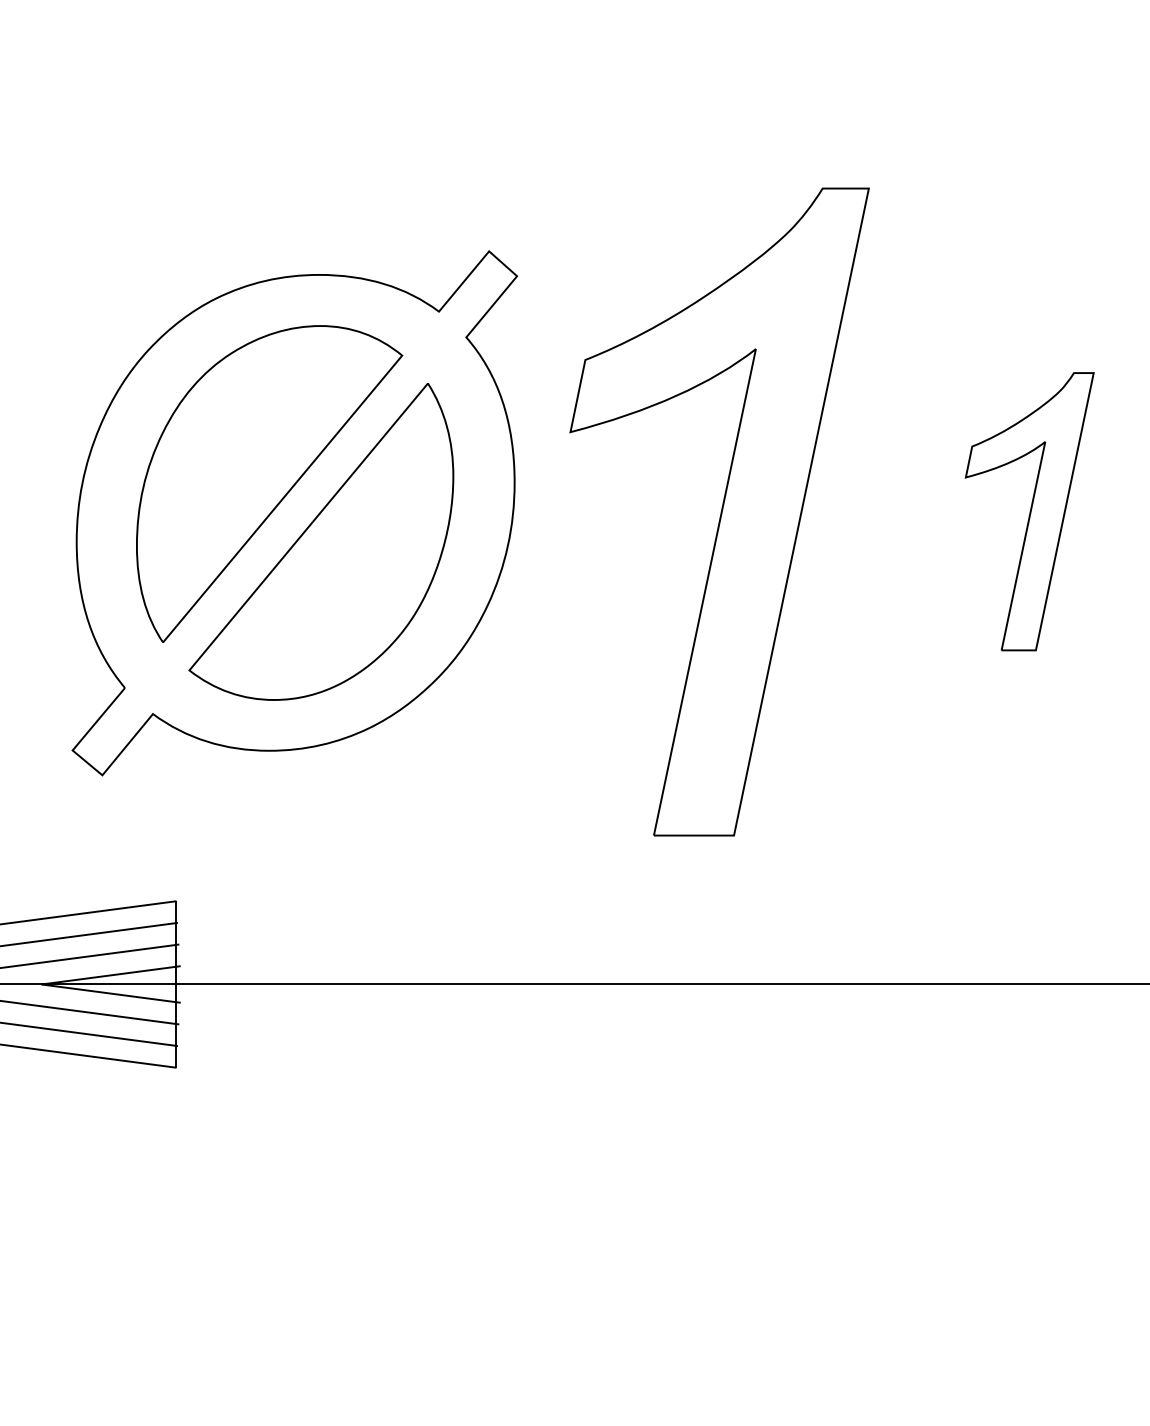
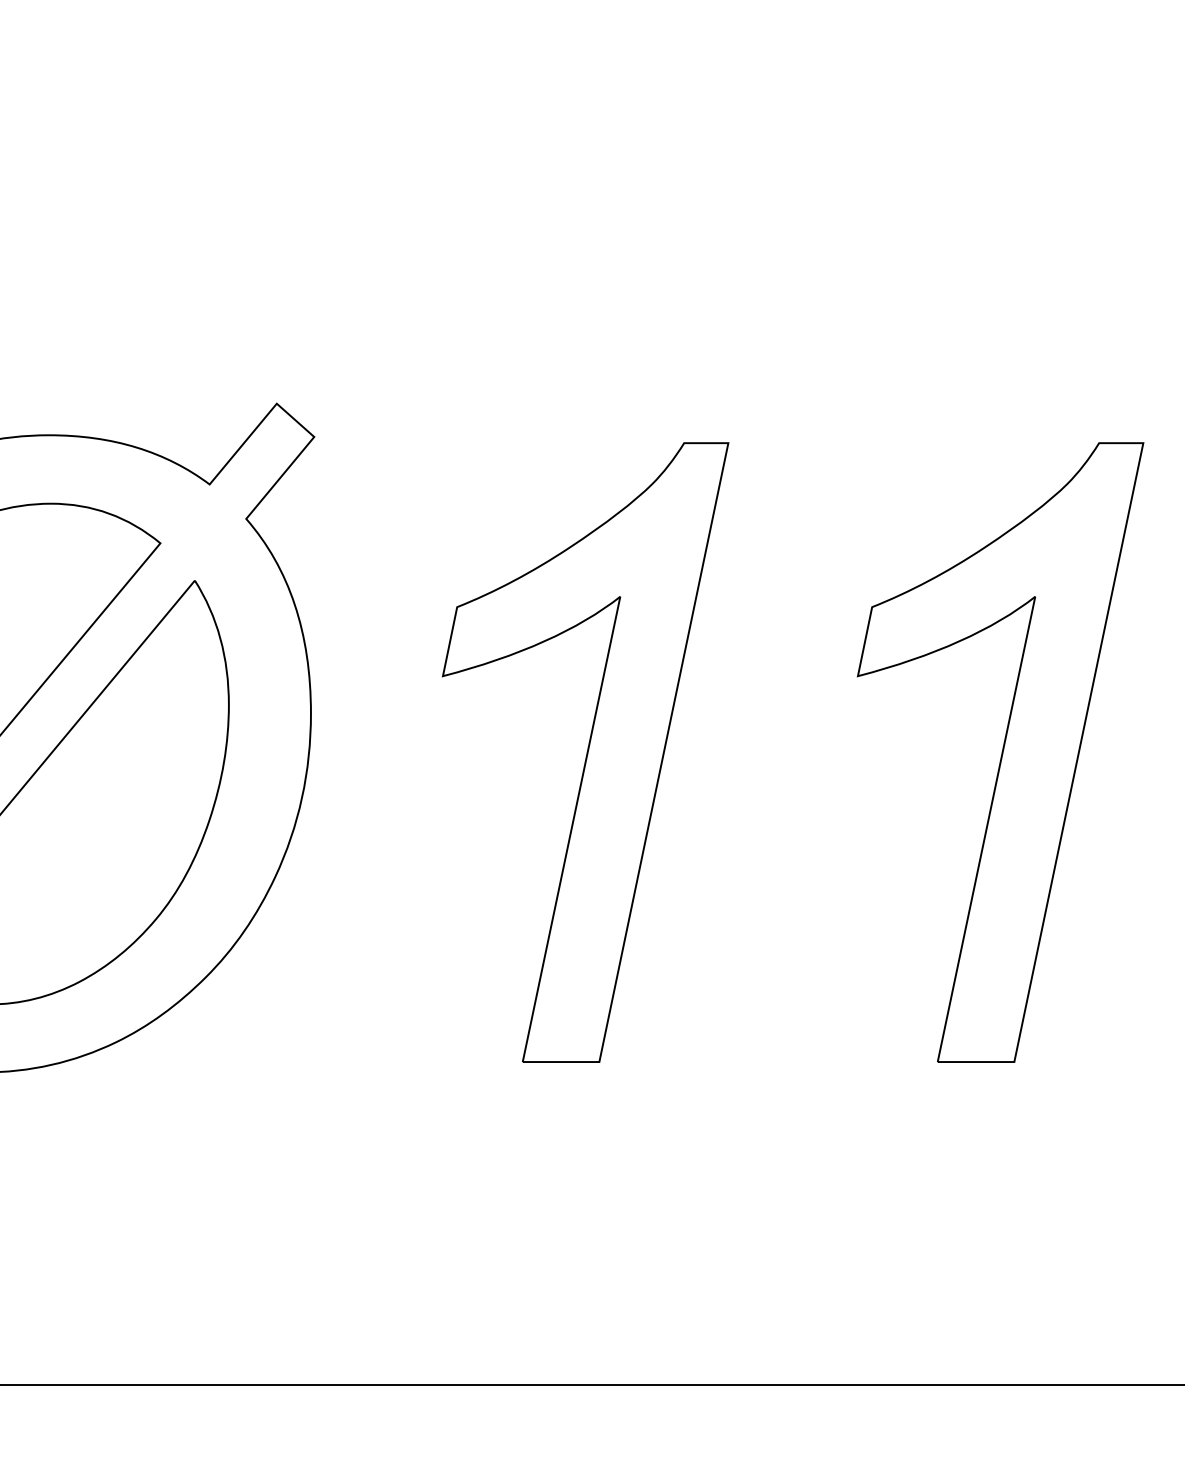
part: (719, 511) -> (585, 752), size x0.71
part: (1029, 511) -> (1000, 752), size x1.67

